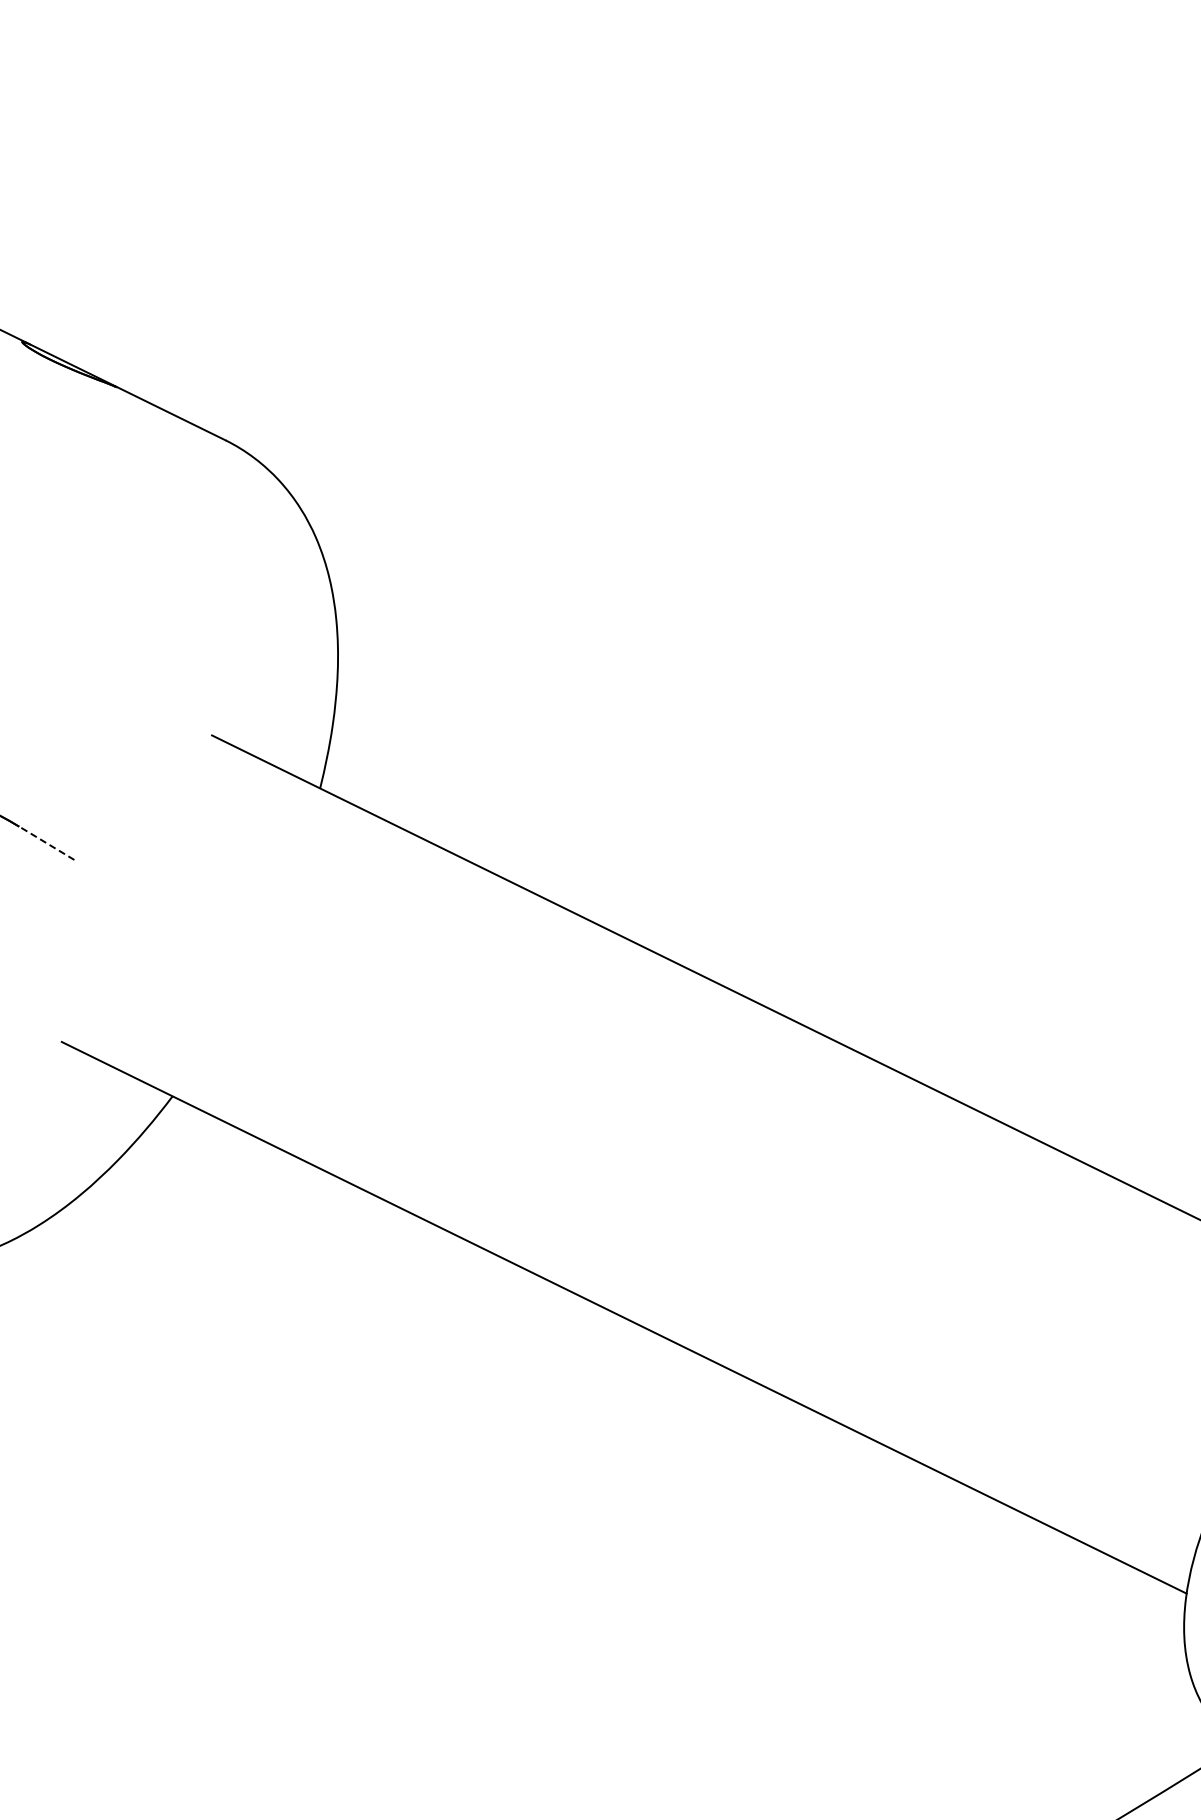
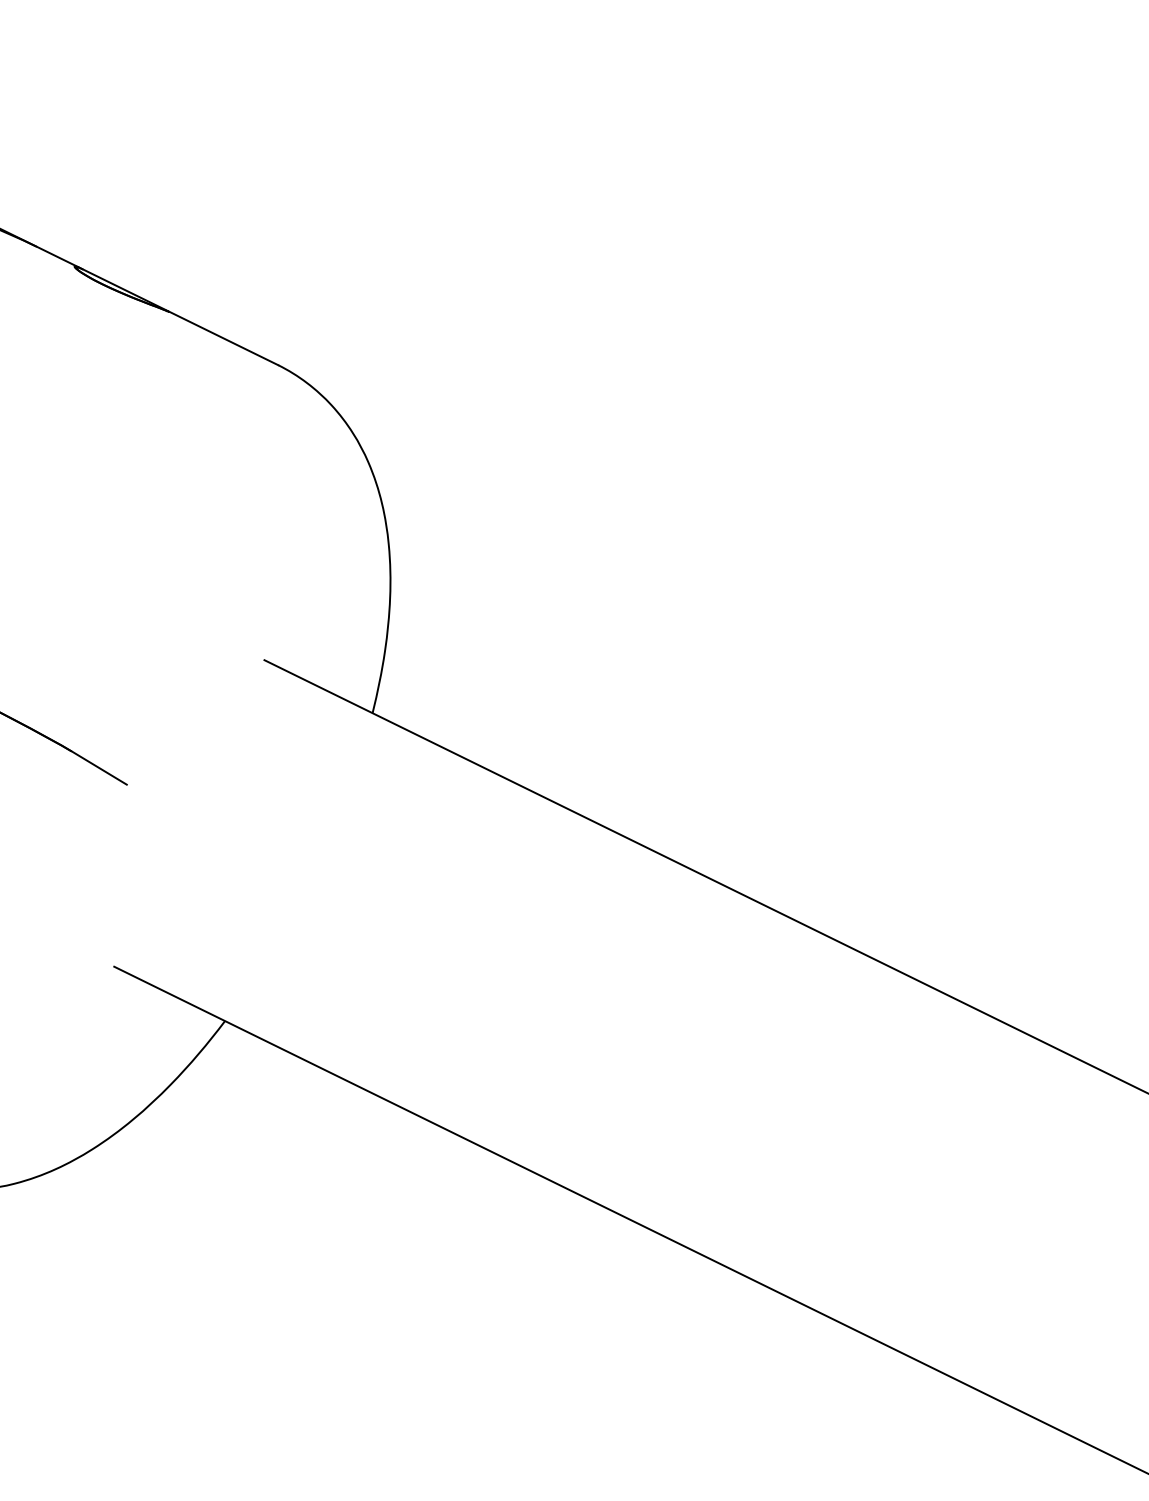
line: (46, 843) -> (98, 768), dashed -> solid

